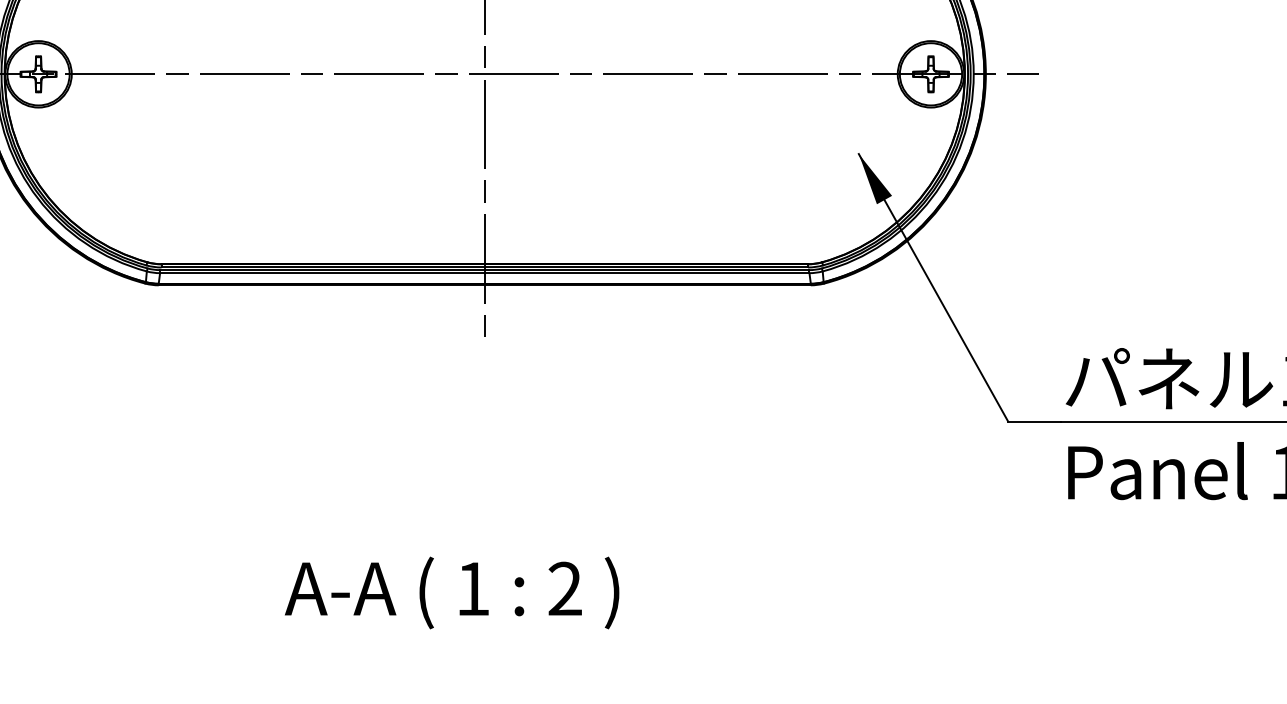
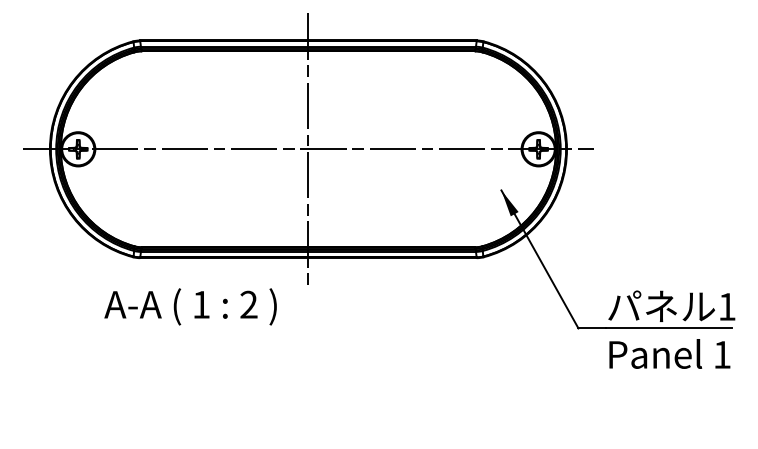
text: (451, 592) -> (190, 306), moved

